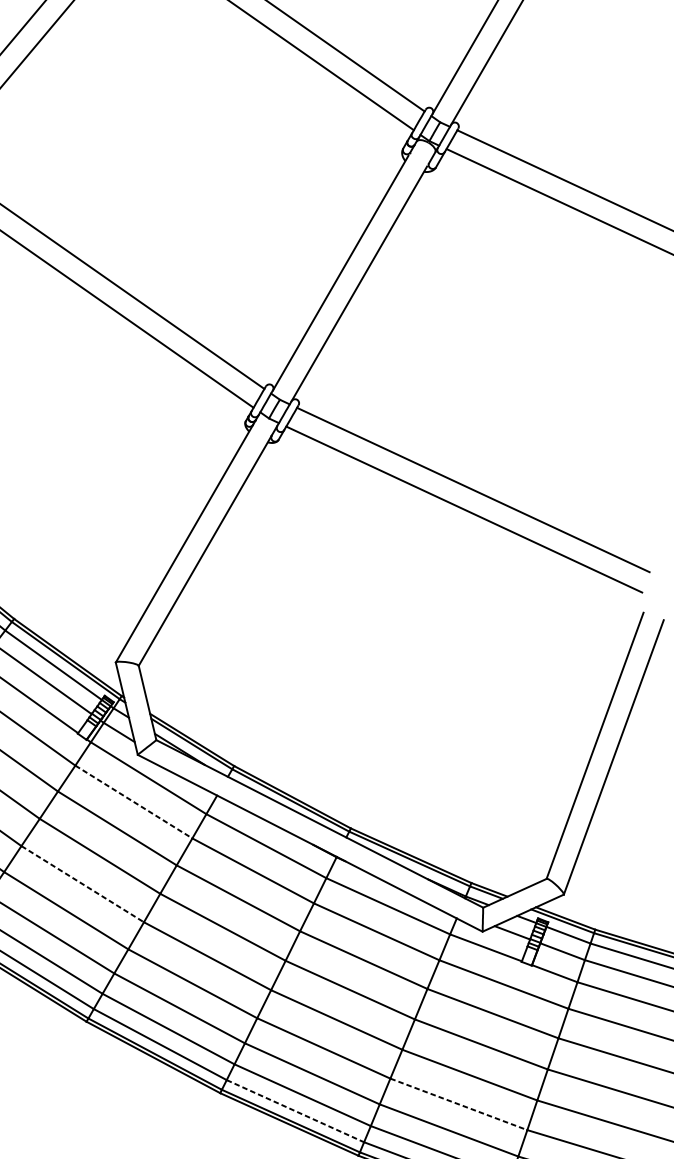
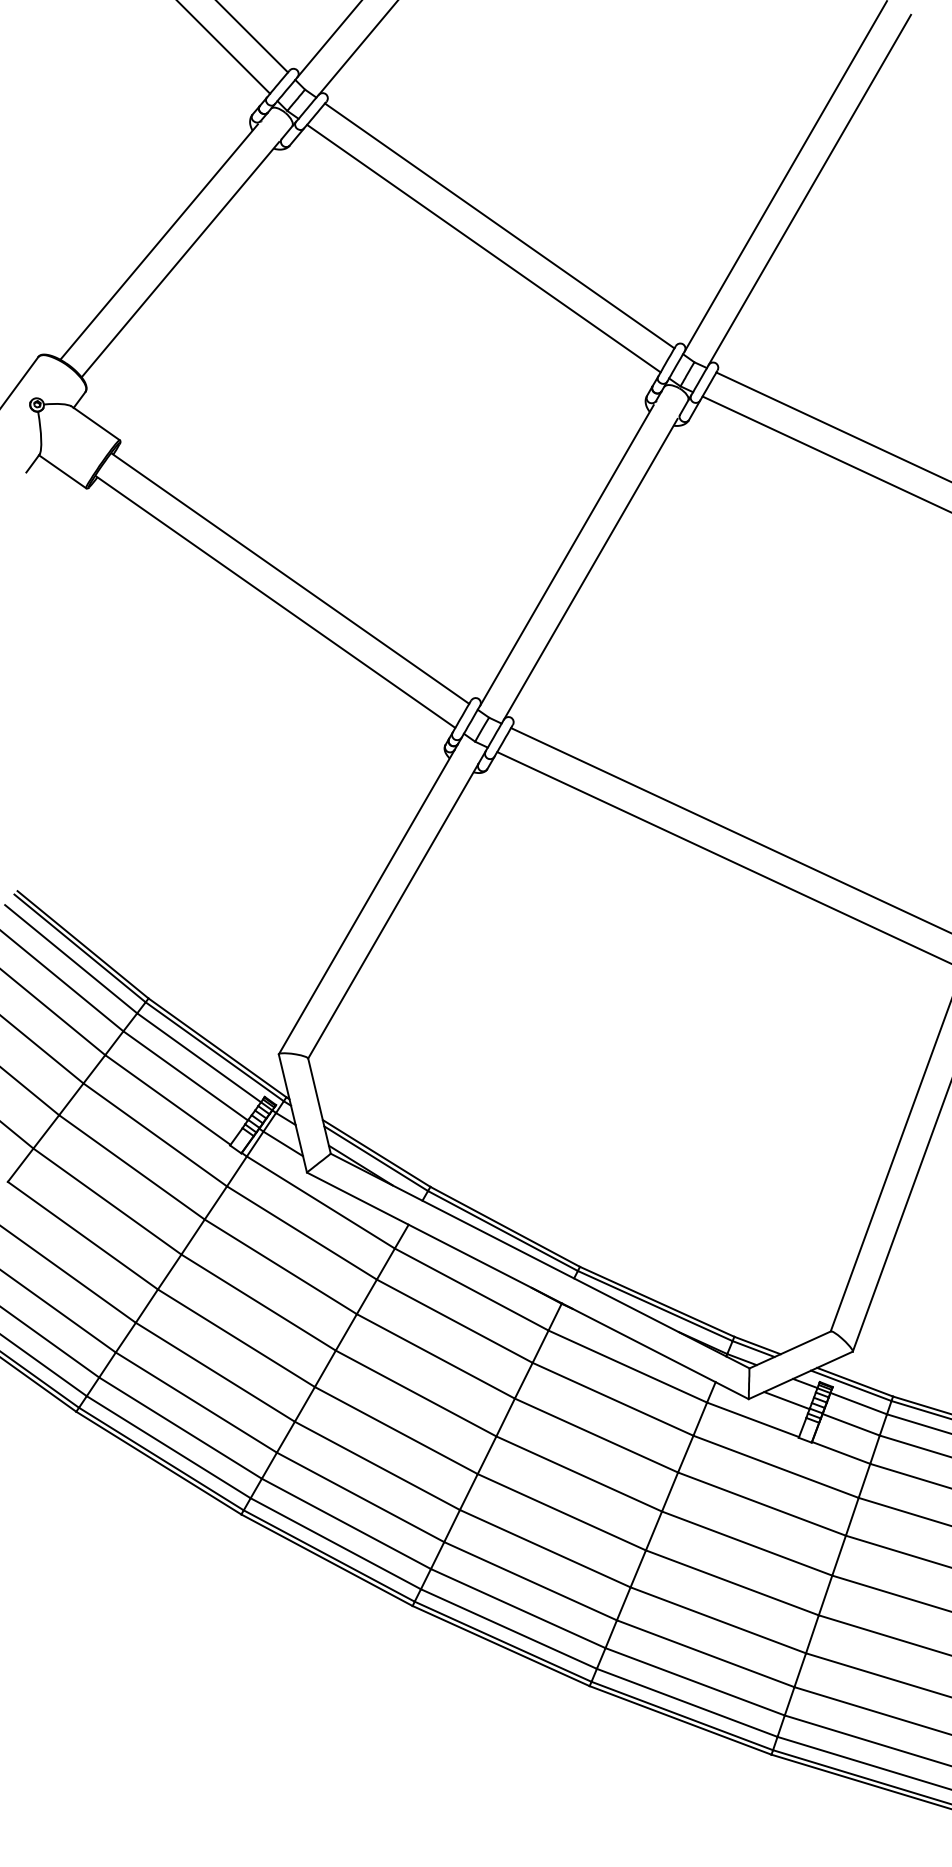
line: (134, 802) -> (302, 1233), dashed -> solid
line: (82, 884) -> (236, 1338), dashed -> solid
line: (459, 1104) -> (718, 1620), dashed -> solid
line: (295, 1111) -> (508, 1629), dashed -> solid

